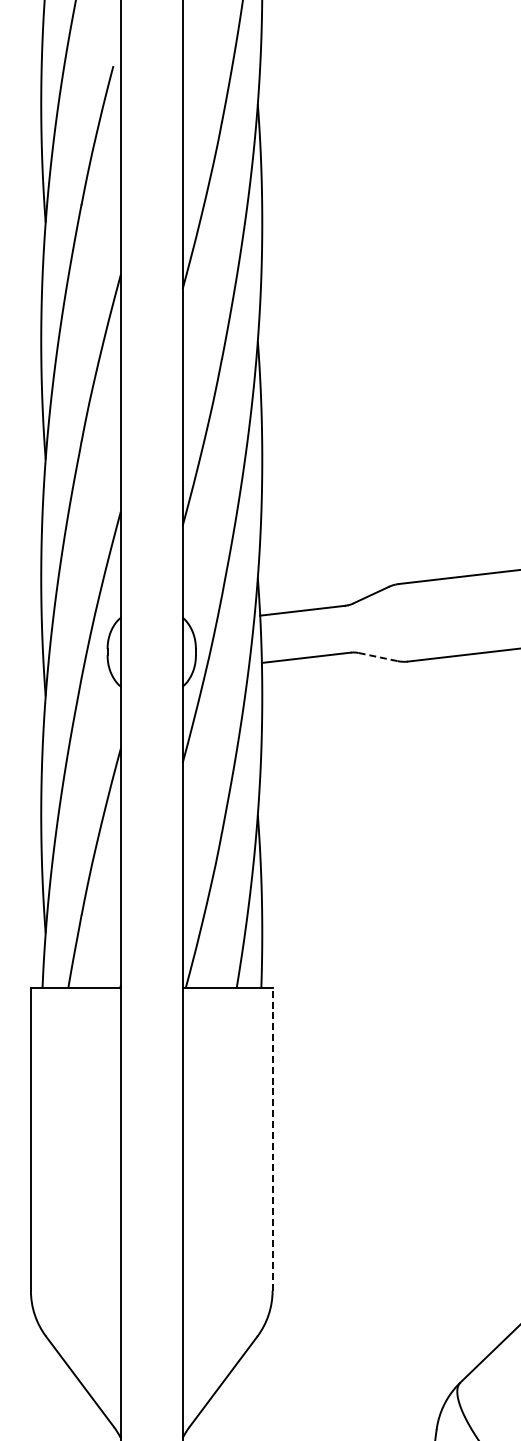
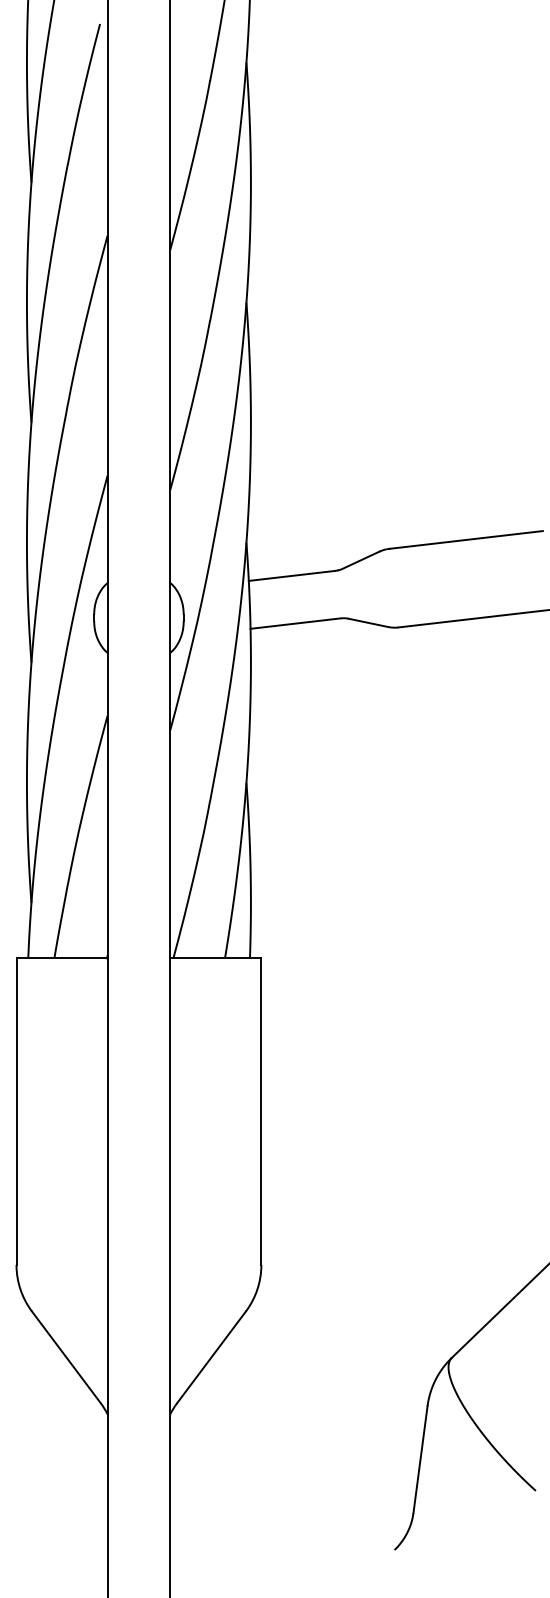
line: (378, 656) -> (368, 622), dashed -> solid
line: (272, 1139) -> (261, 1111), dashed -> solid

